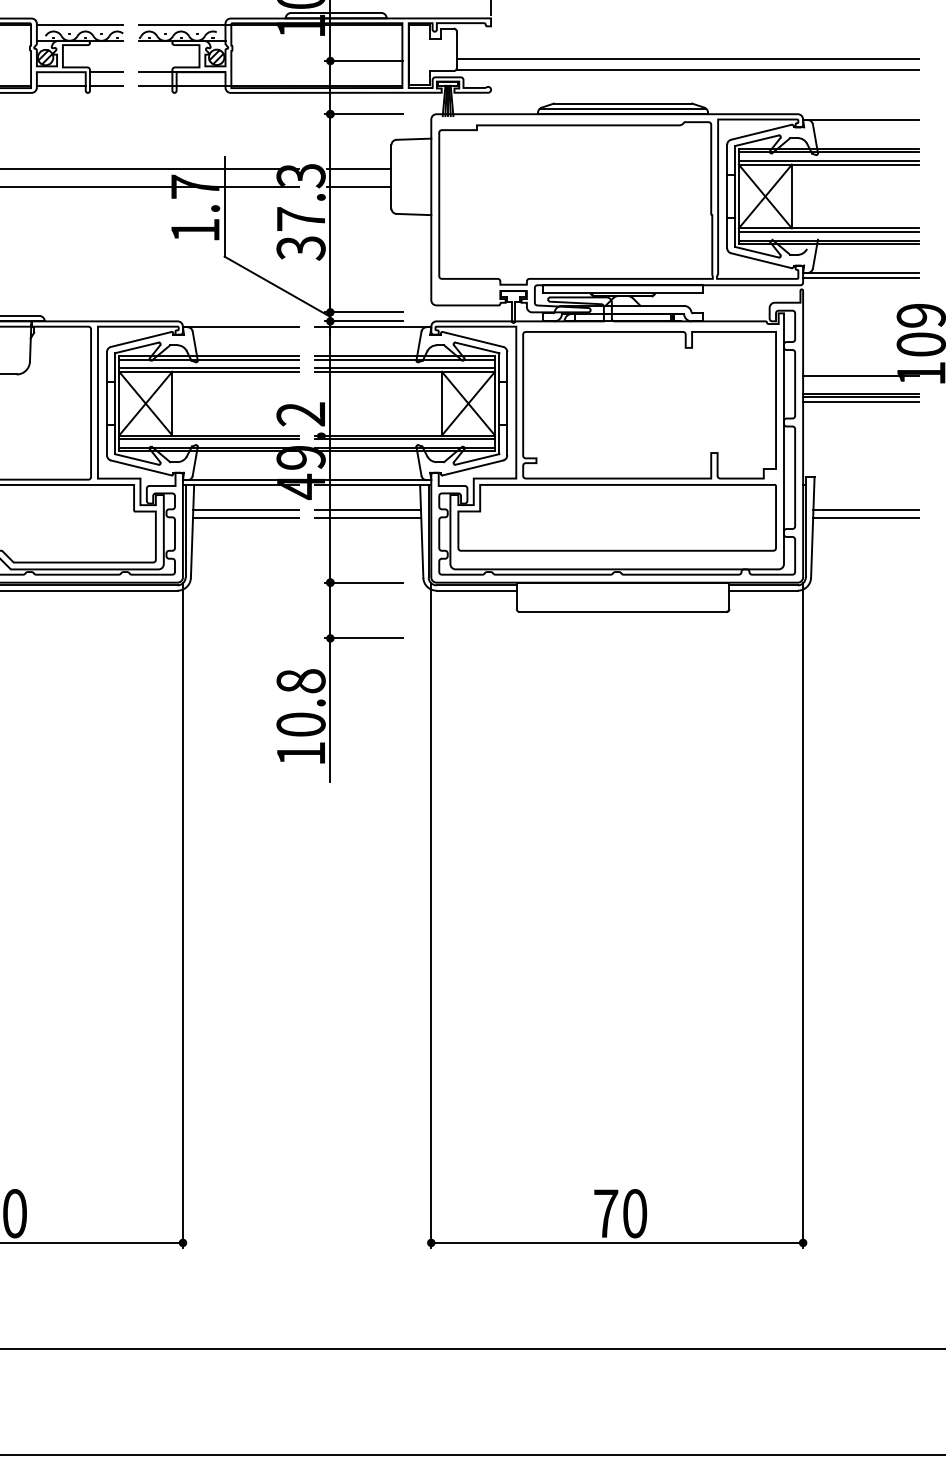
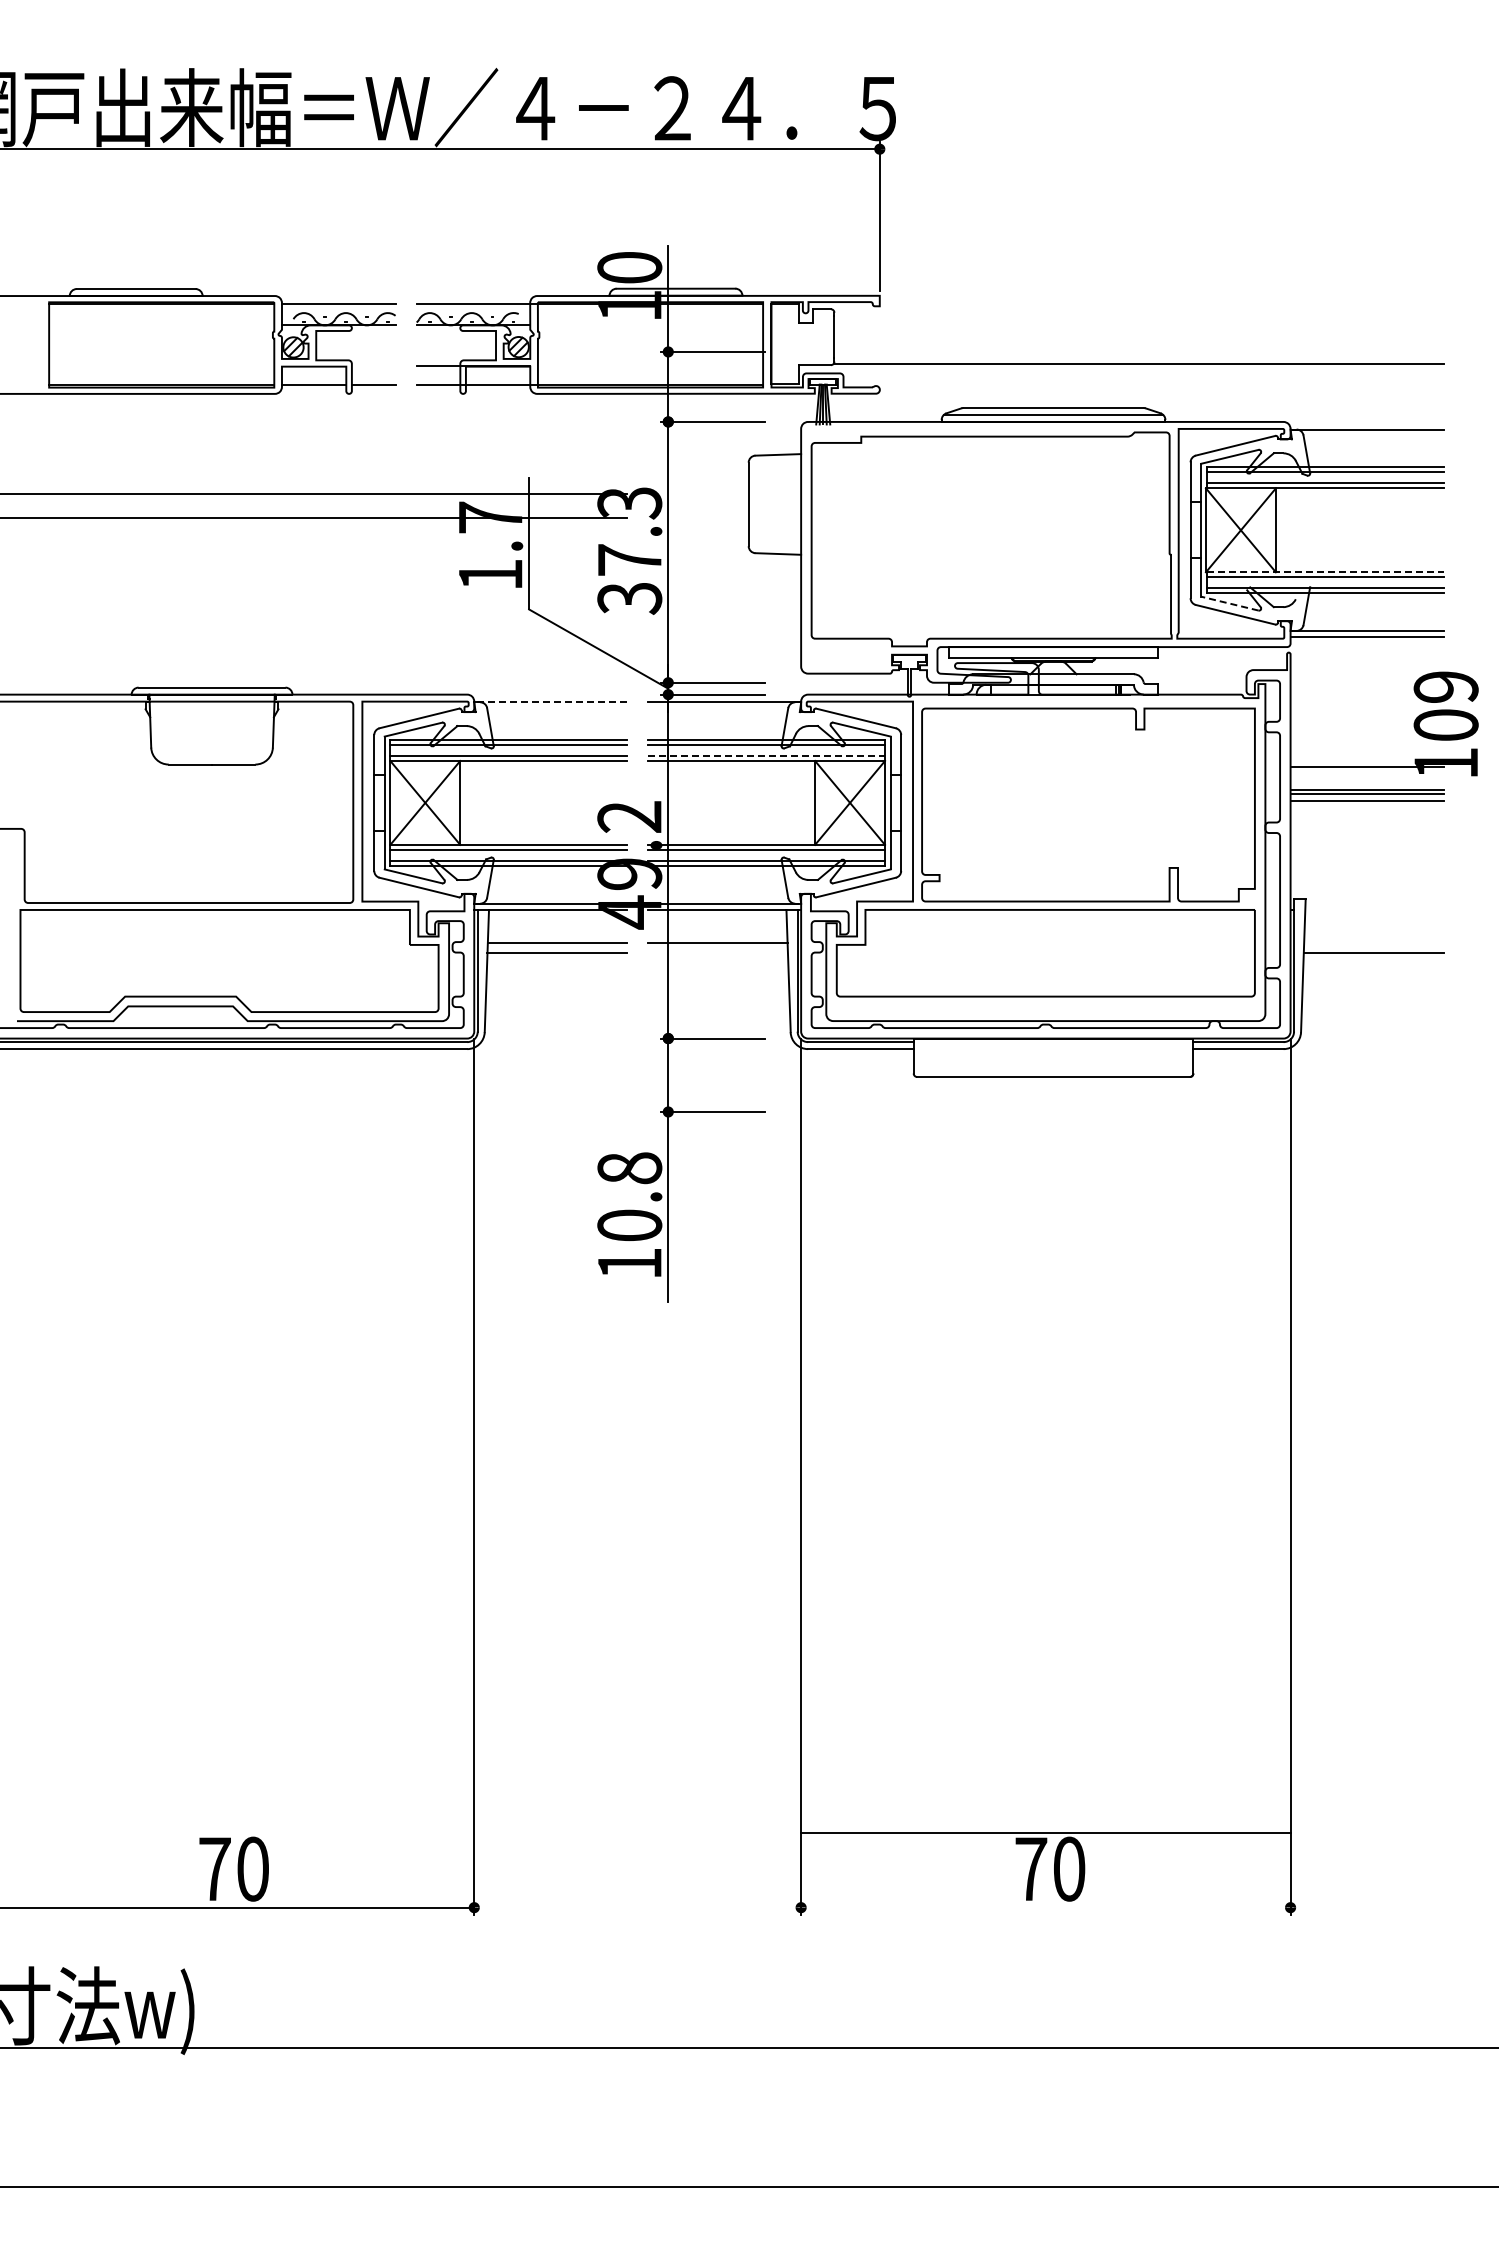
line: (687, 59) -> (1138, 349), removed
line: (106, 72) -> (373, 366), removed
line: (359, 168) -> (706, 493), removed
line: (359, 186) -> (706, 517), removed
line: (829, 228) -> (1325, 572), solid -> dashed
line: (756, 252) -> (1229, 603), solid -> dashed
line: (240, 327) -> (550, 702), solid -> dashed
line: (405, 368) -> (767, 756), solid -> dashed
line: (866, 509) -> (1373, 942), removed
line: (367, 518) -> (717, 953), removed
line: (616, 1242) -> (1045, 1832), moved

